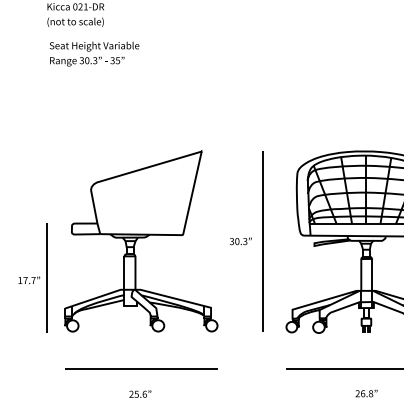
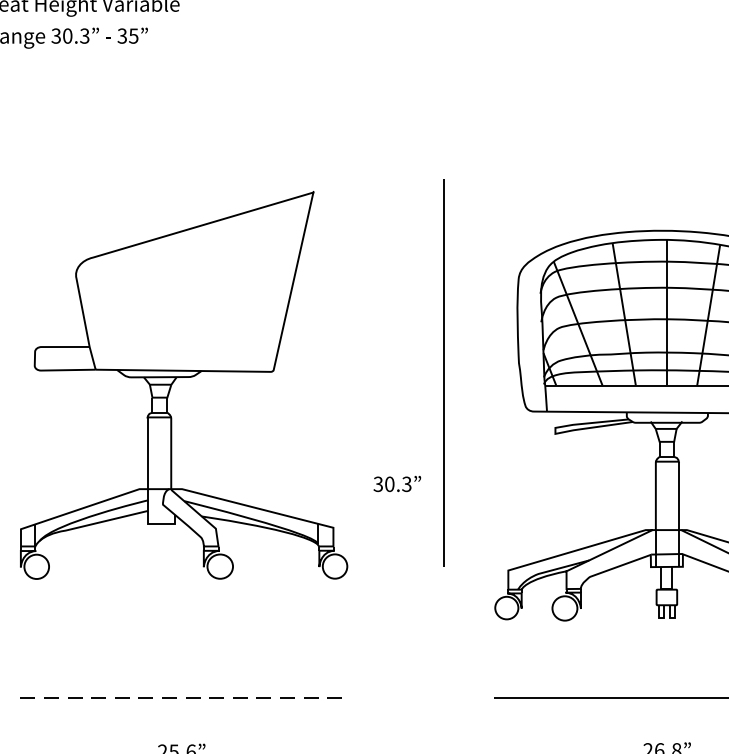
part: (141, 241) -> (184, 385), moved
text: (240, 241) -> (396, 484), moved
line: (262, 241) -> (443, 372), moved
line: (141, 369) -> (184, 698), solid -> dashed

